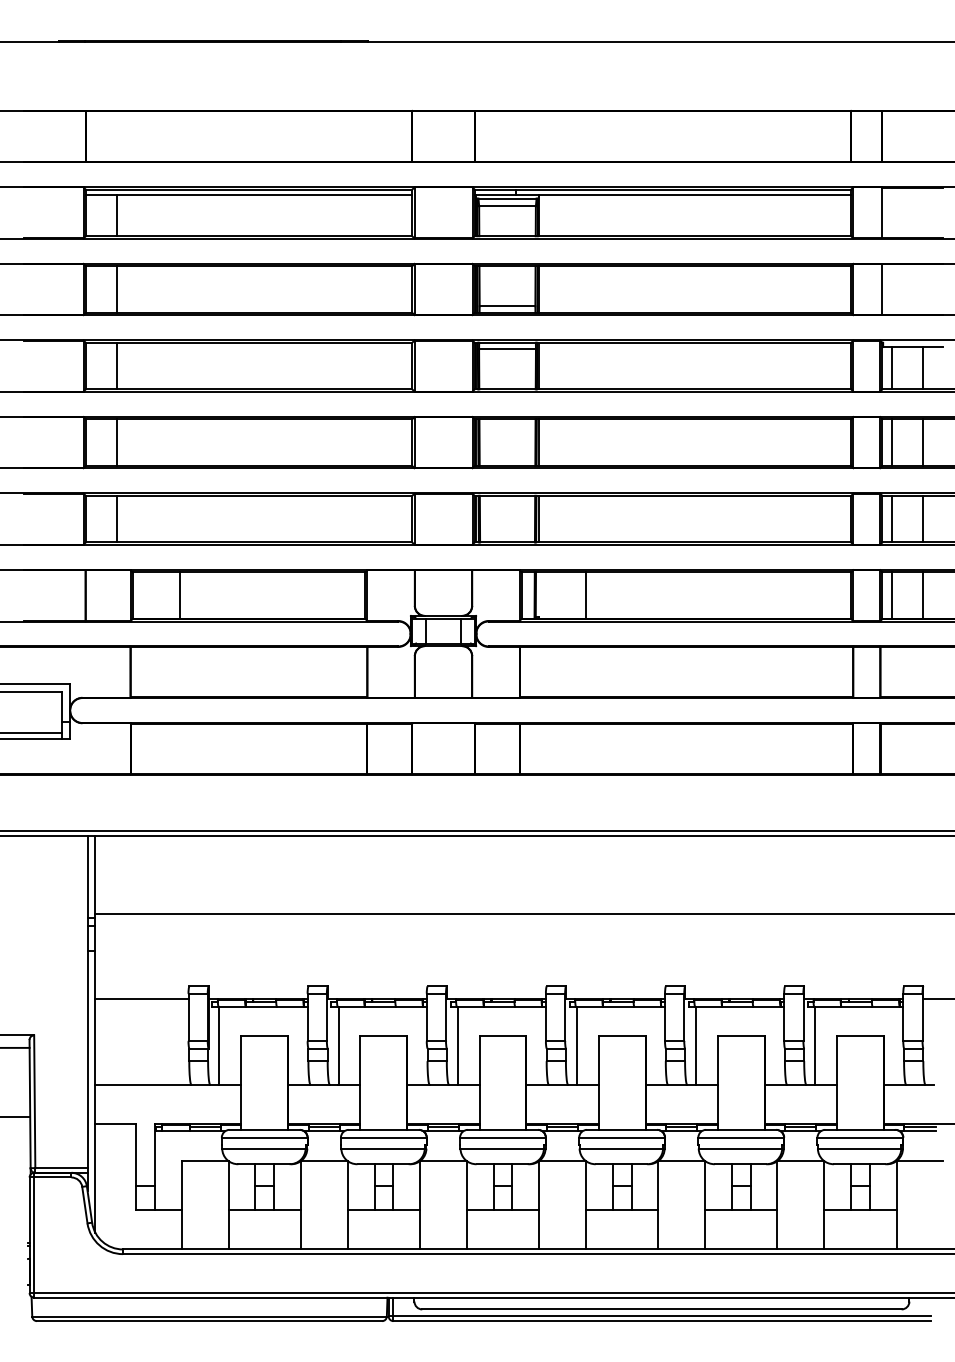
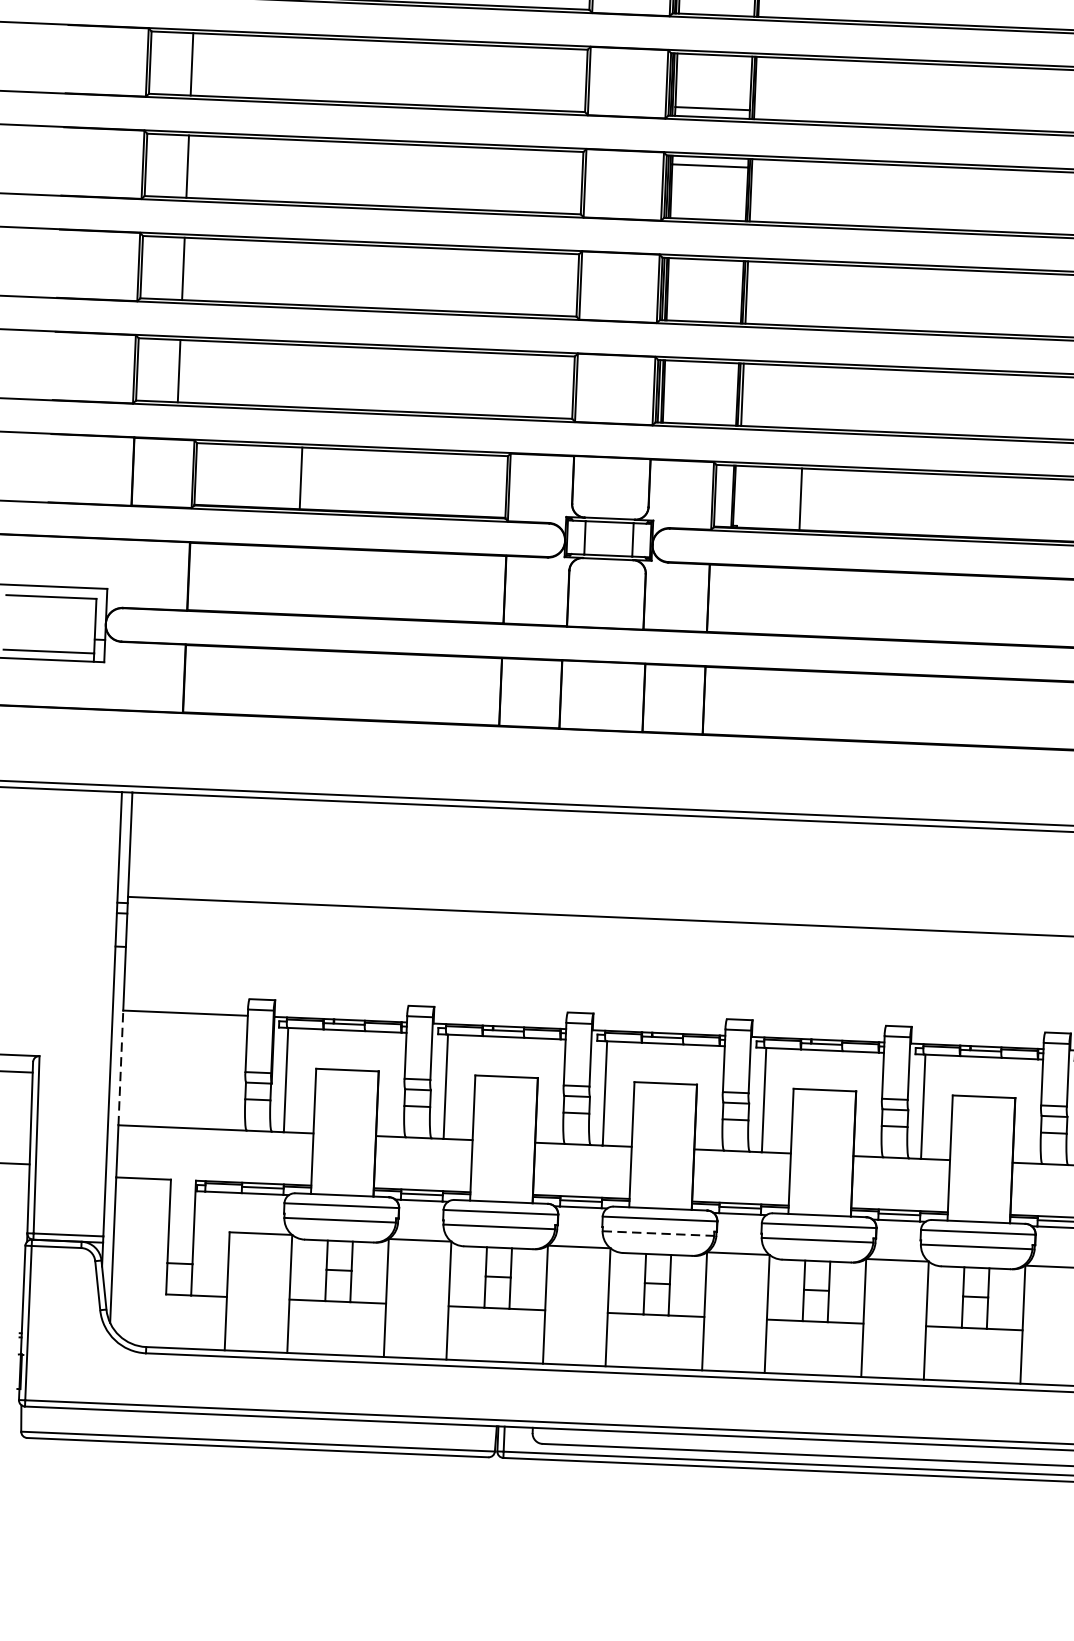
line: (179, 595) -> (301, 478), moved
line: (95, 1041) -> (121, 1067), solid -> dashed
line: (502, 1148) -> (658, 1233), solid -> dashed

